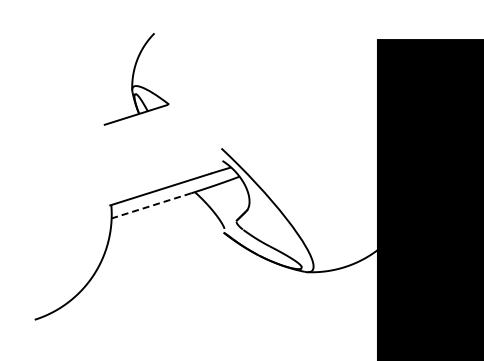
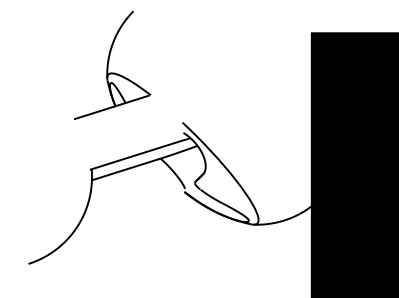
part: (136, 79) -> (112, 65), size x1.43
line: (151, 205) -> (124, 169), dashed -> solid

